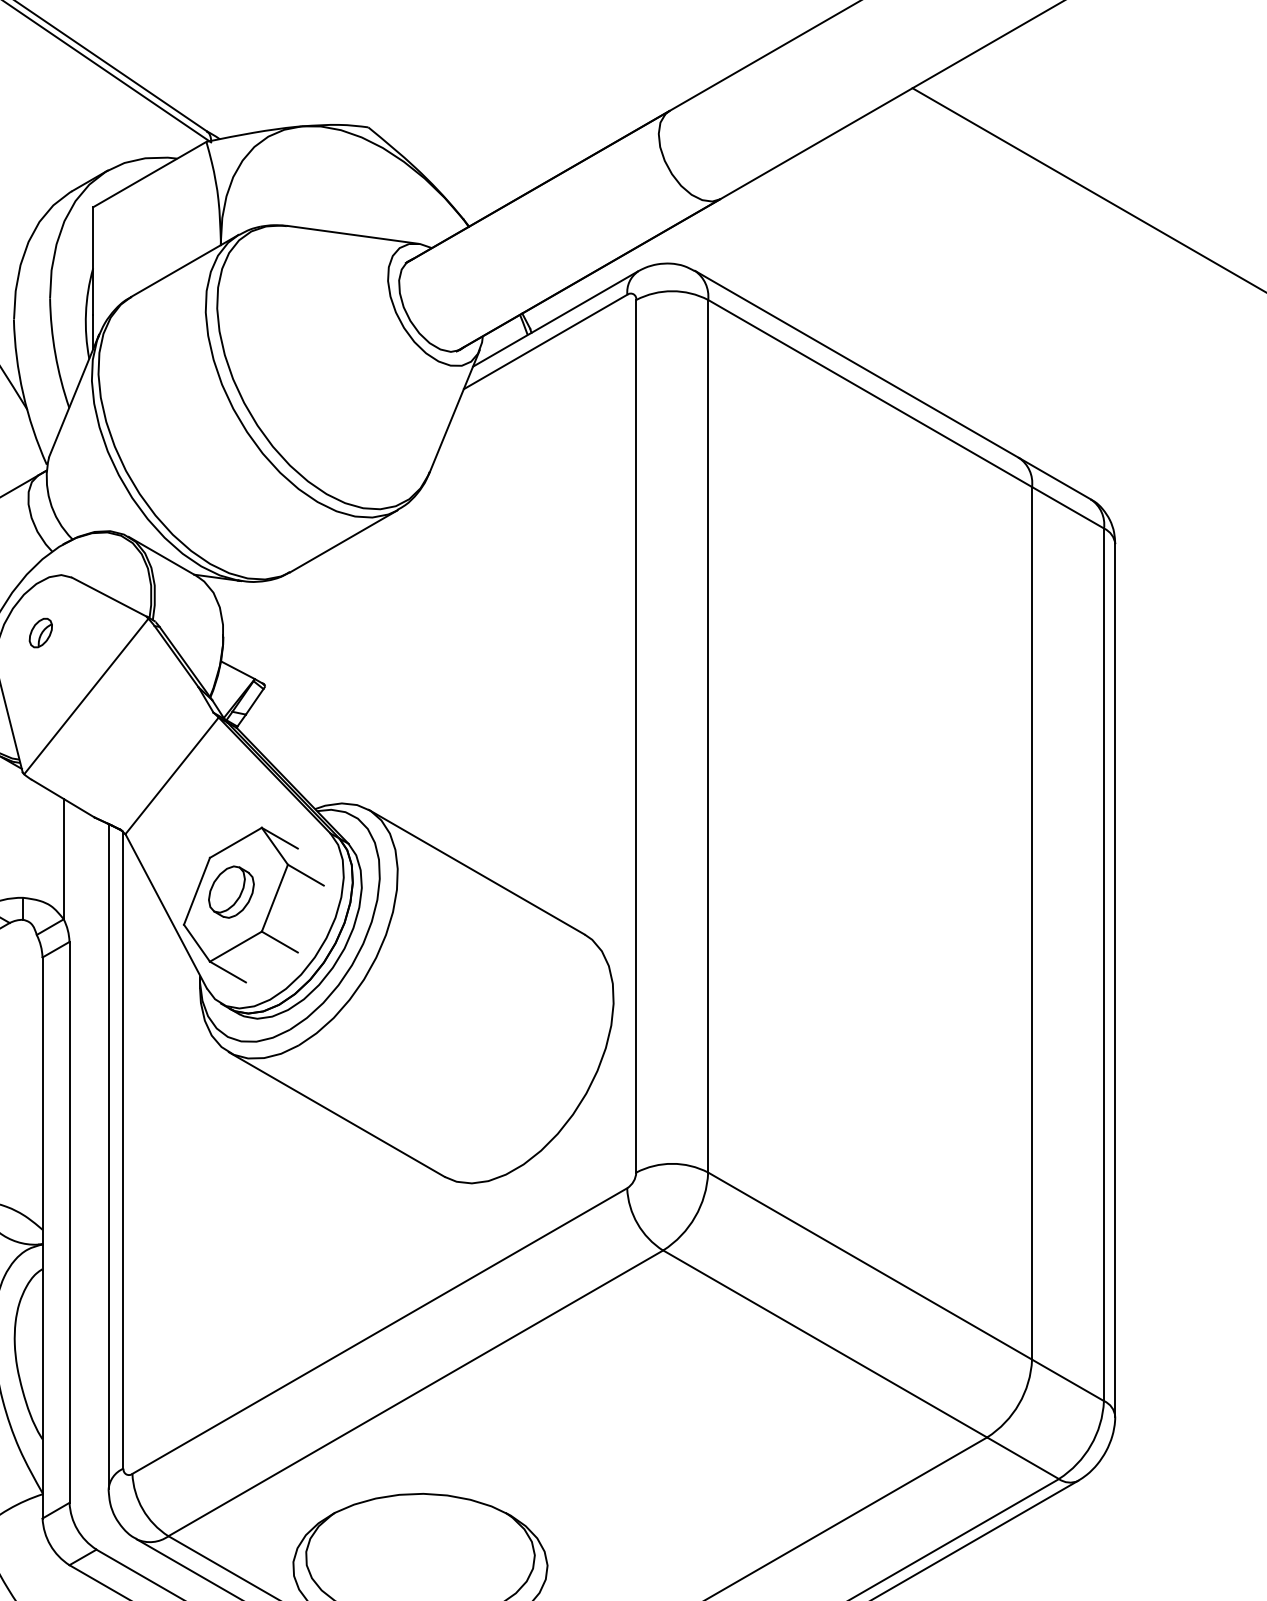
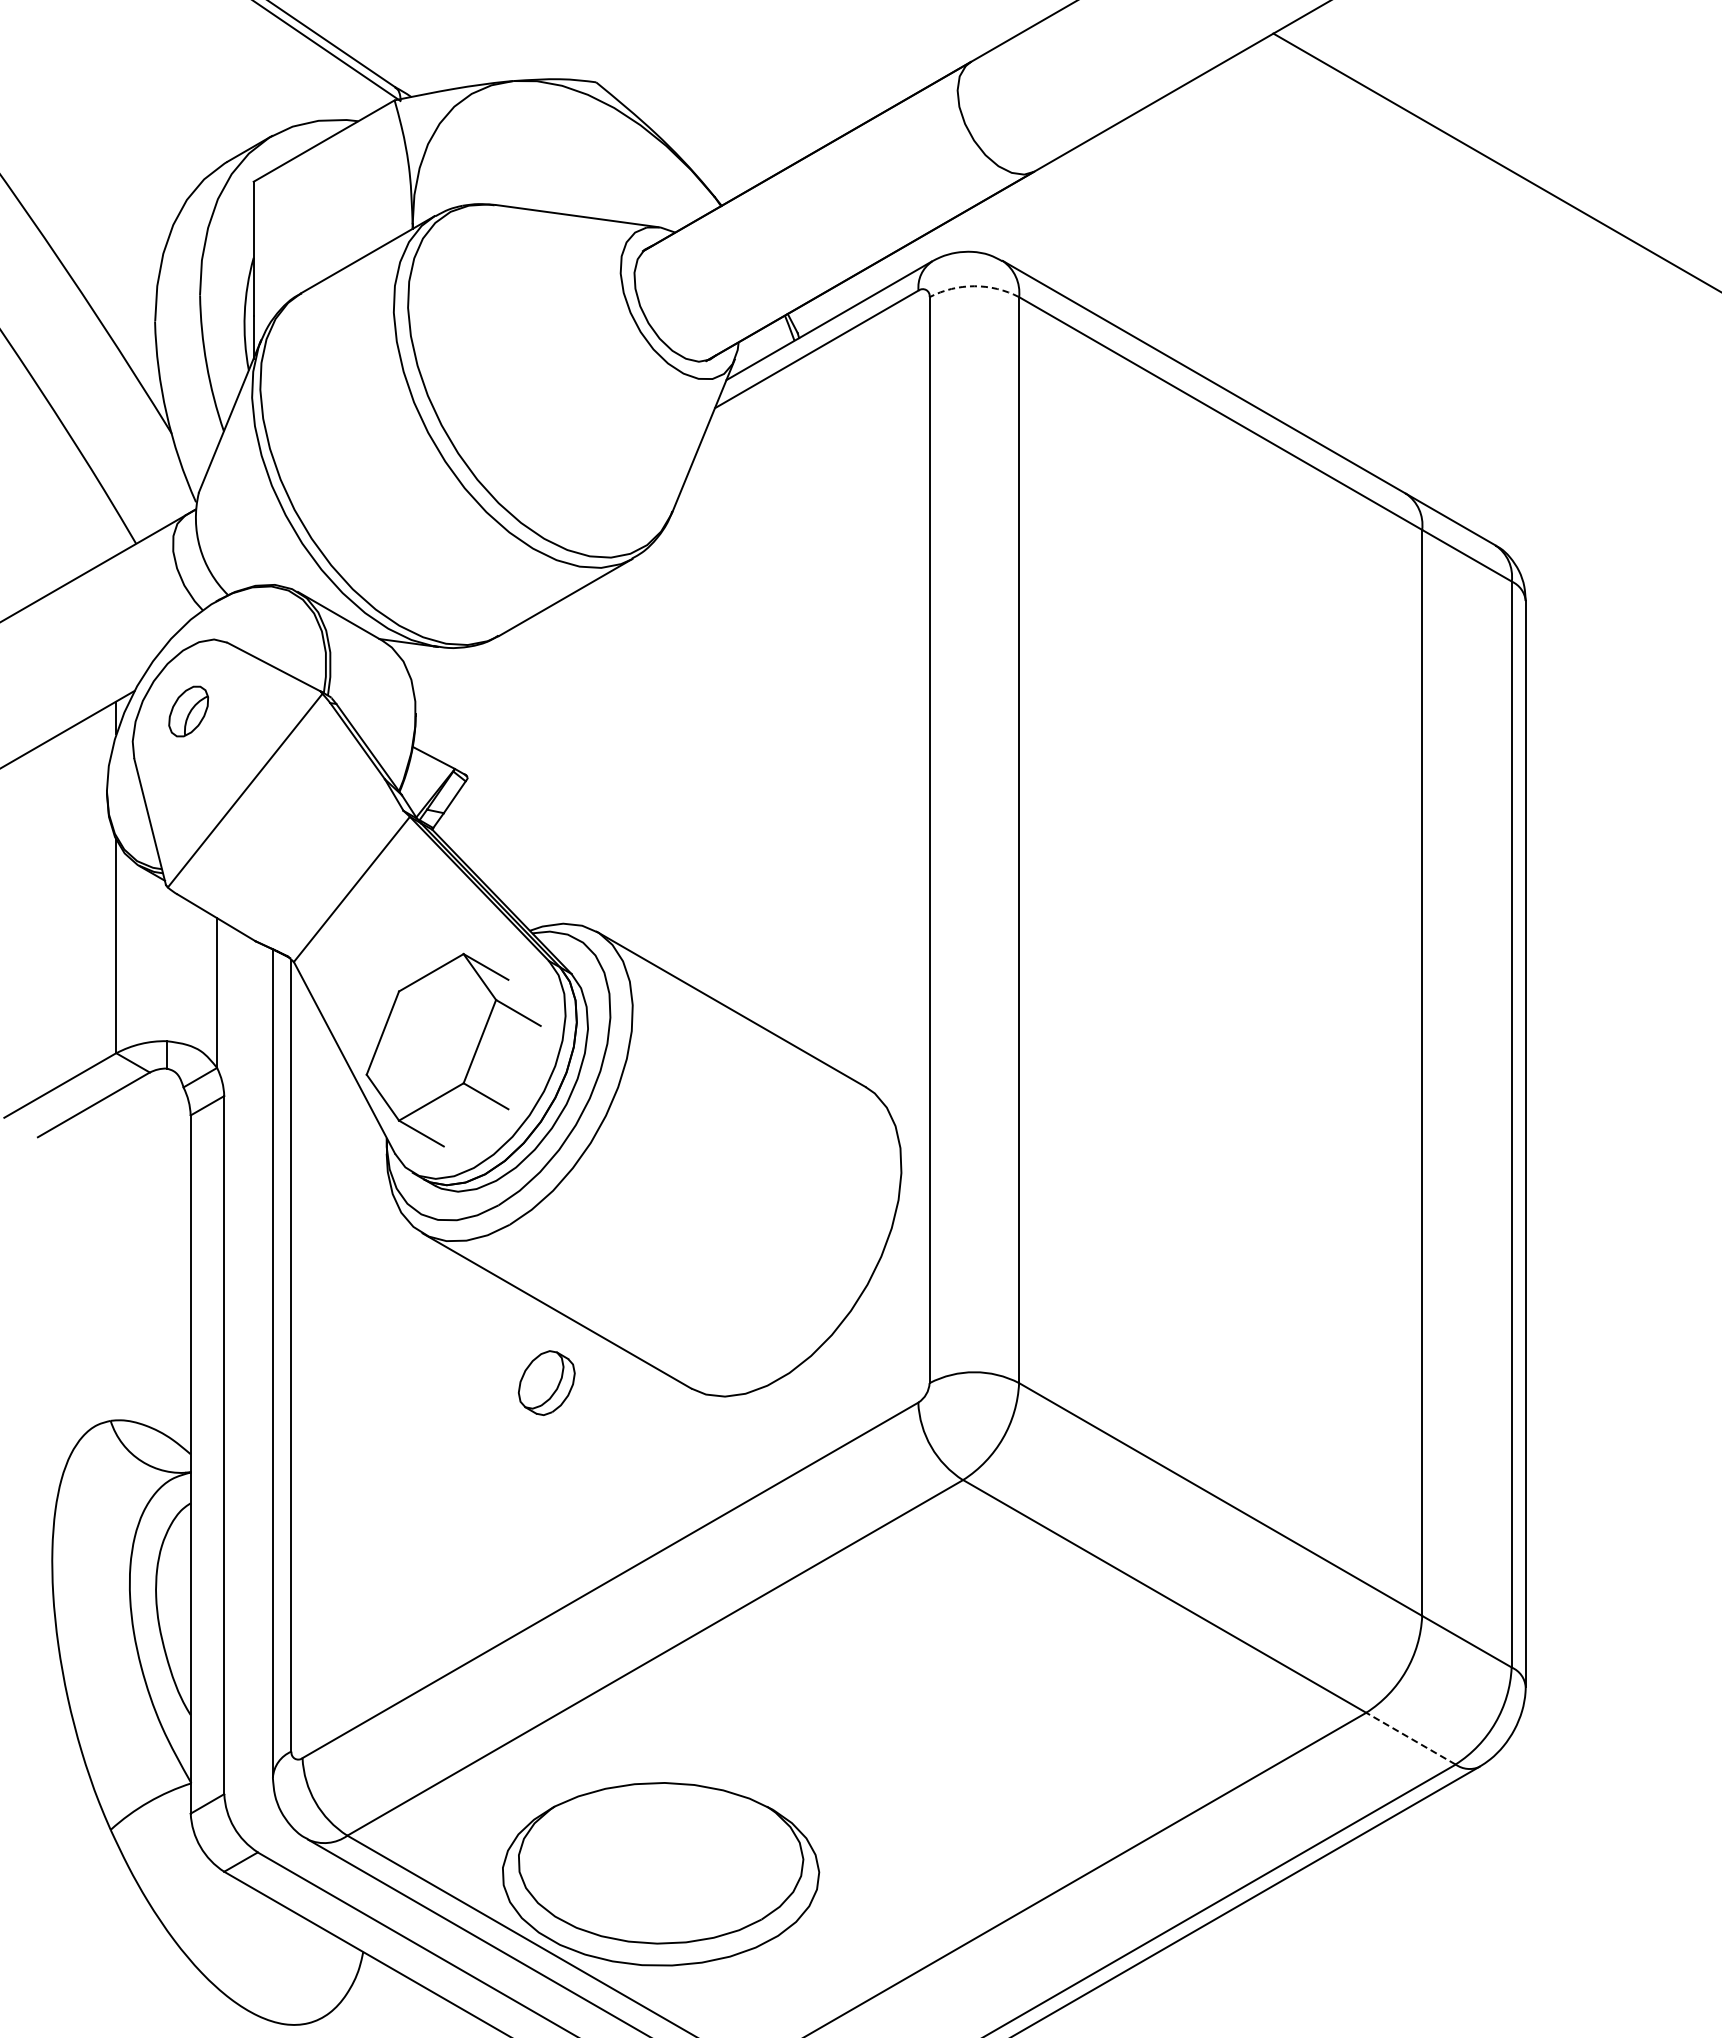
arc: (672, 291) -> (974, 286), solid -> dashed
part: (40, 632) -> (188, 711), size x1.4
part: (231, 891) -> (546, 1382), moved
line: (1023, 1458) -> (1411, 1738), solid -> dashed

